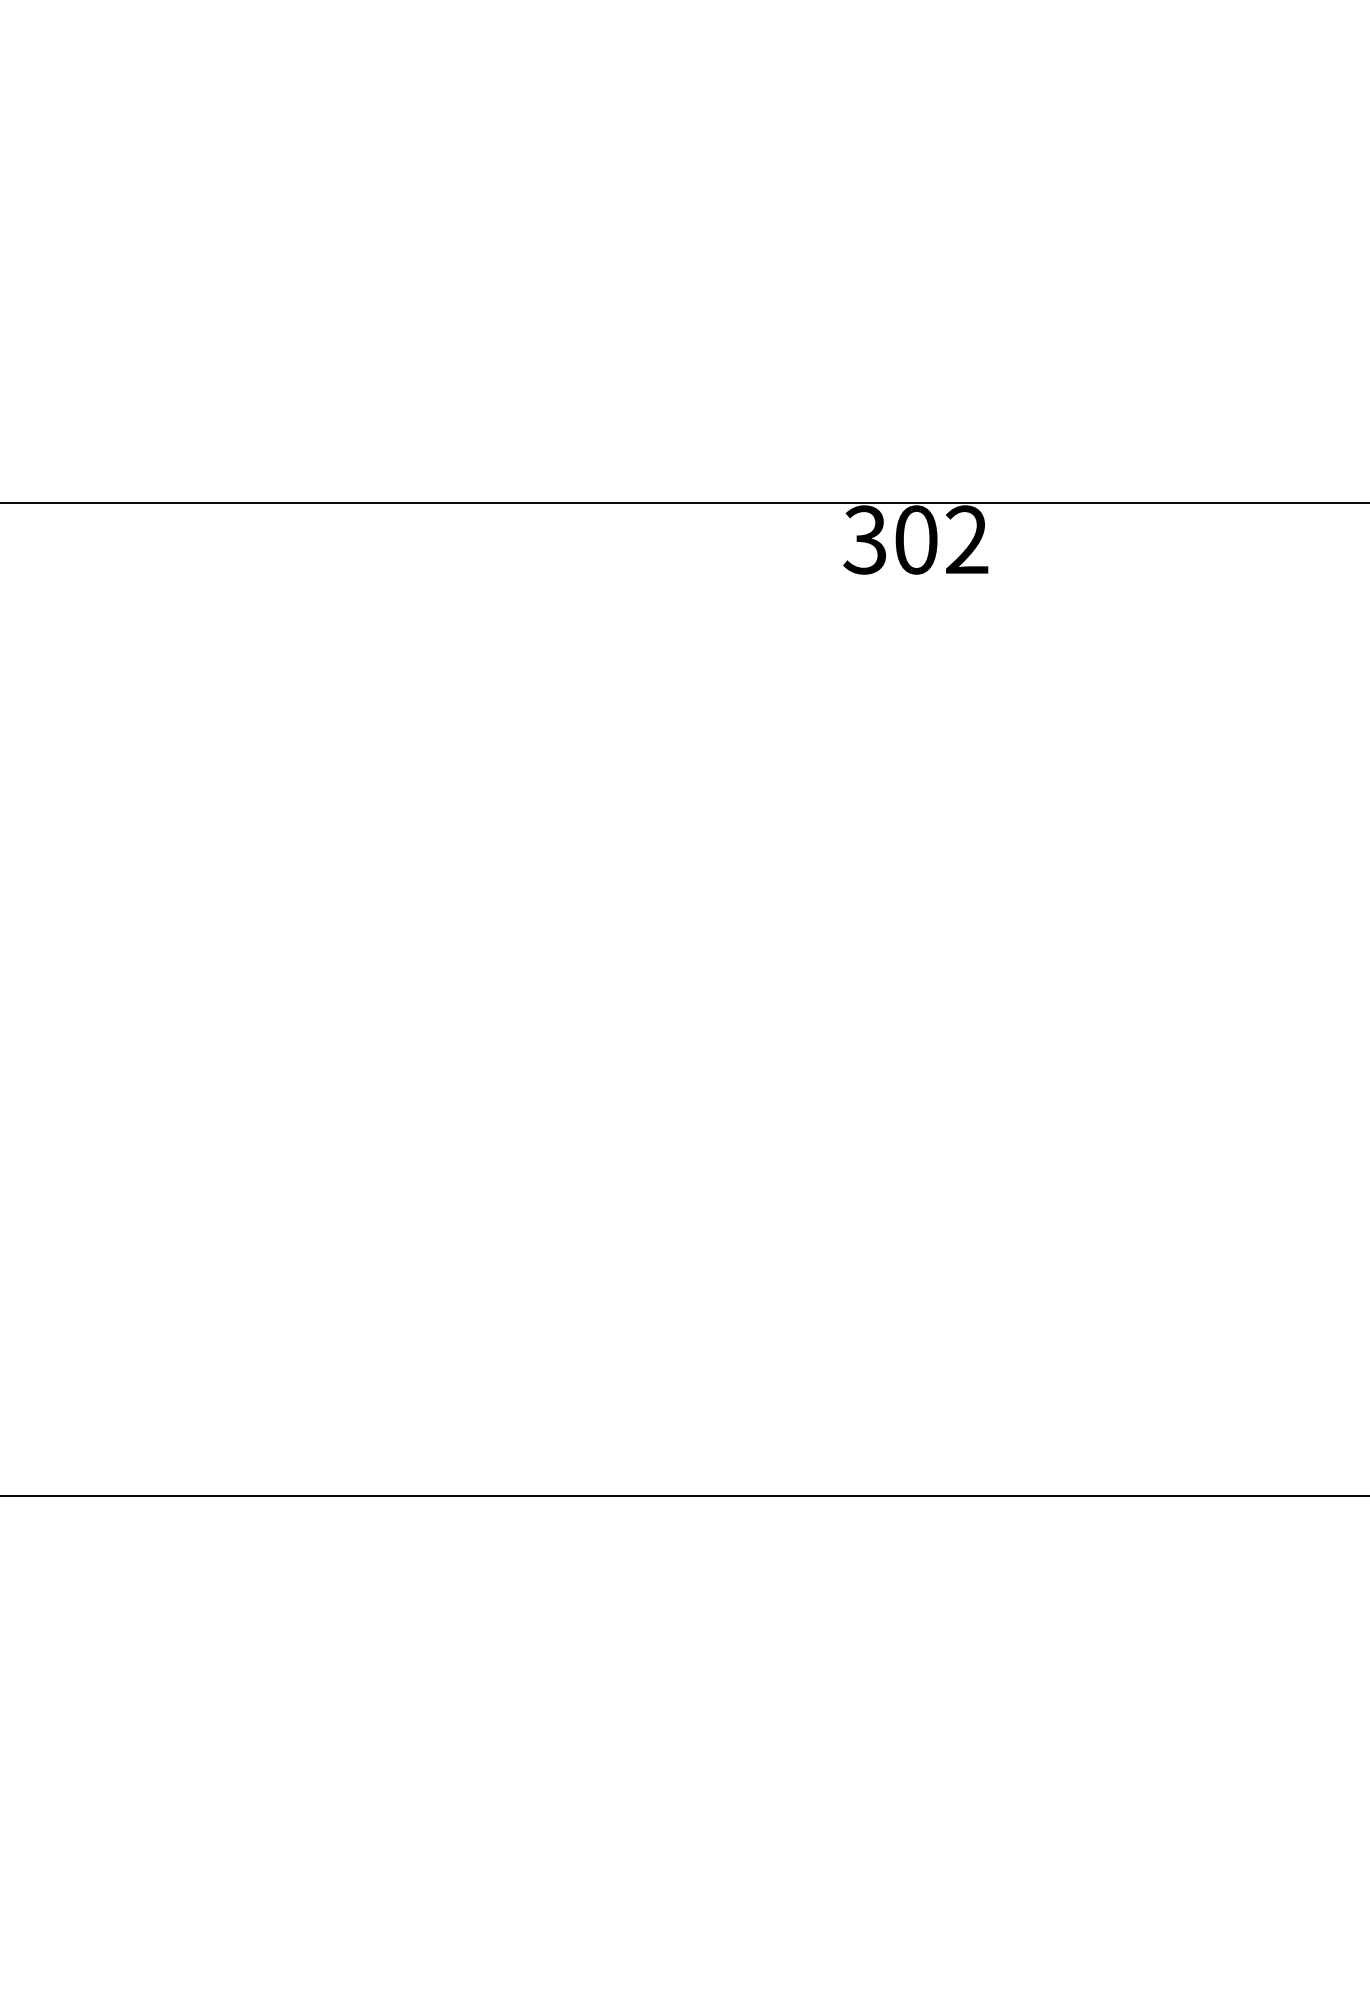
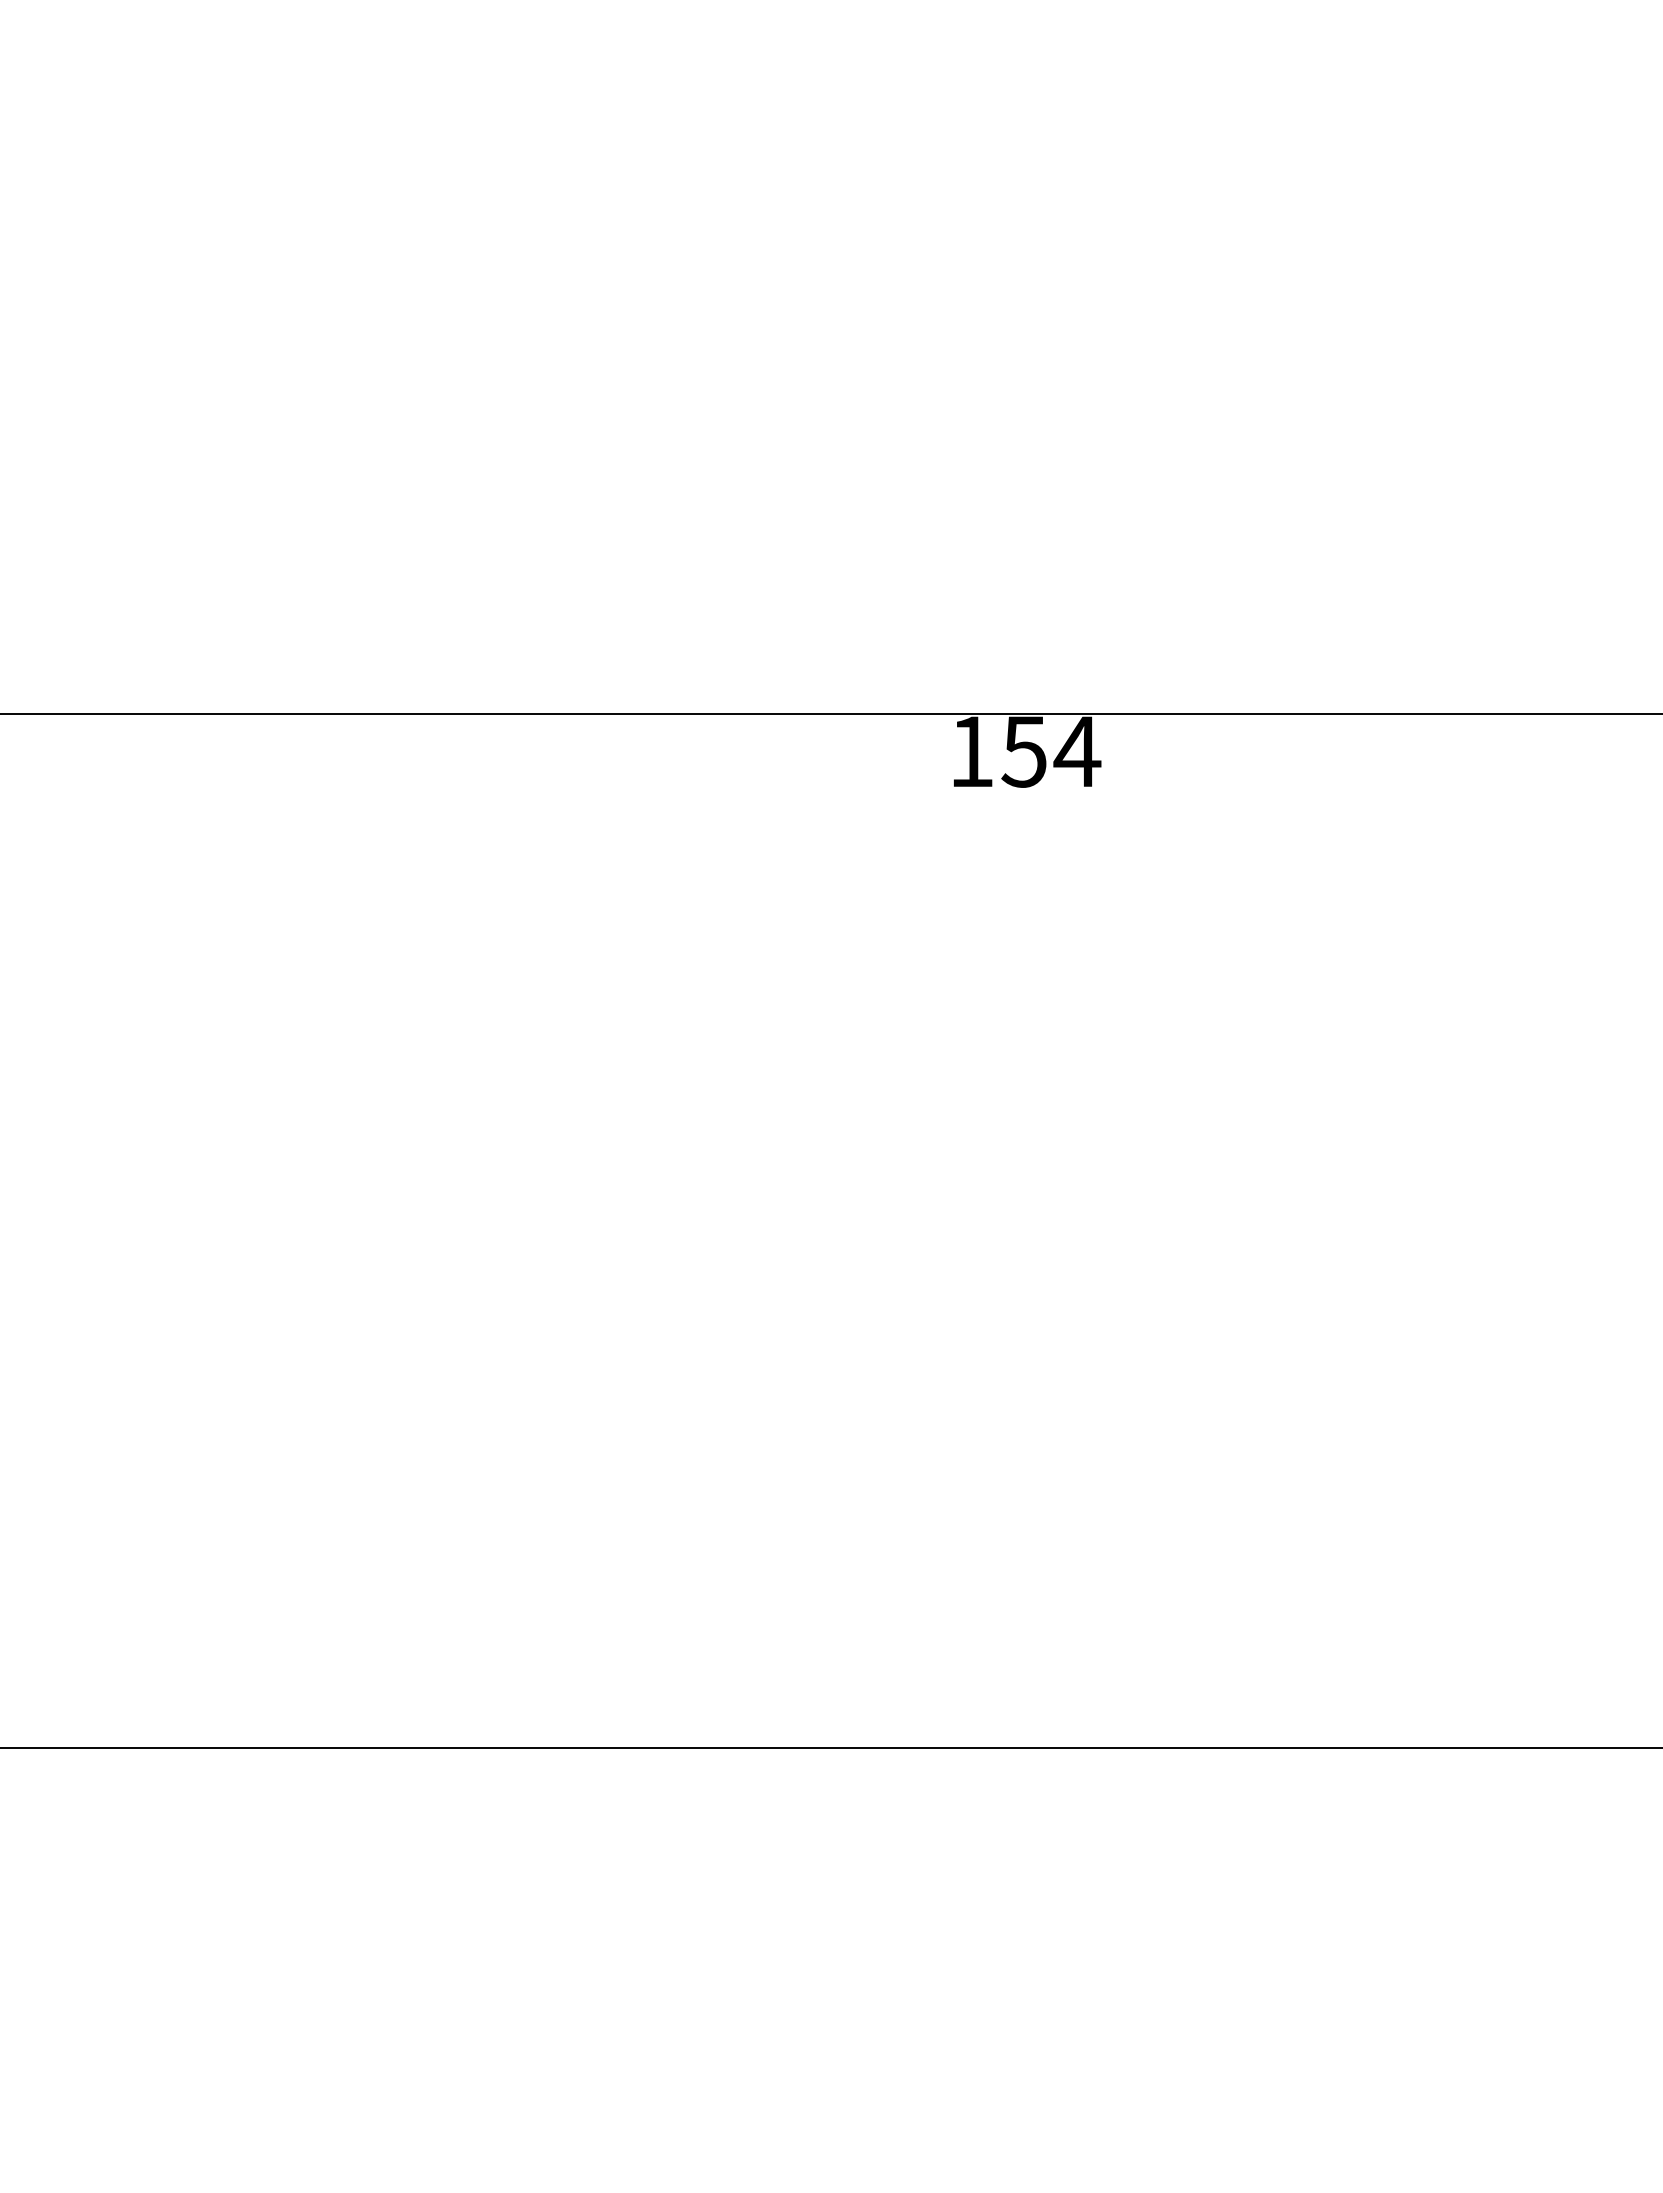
text: (916, 539) -> (1024, 751), 302 -> 154

